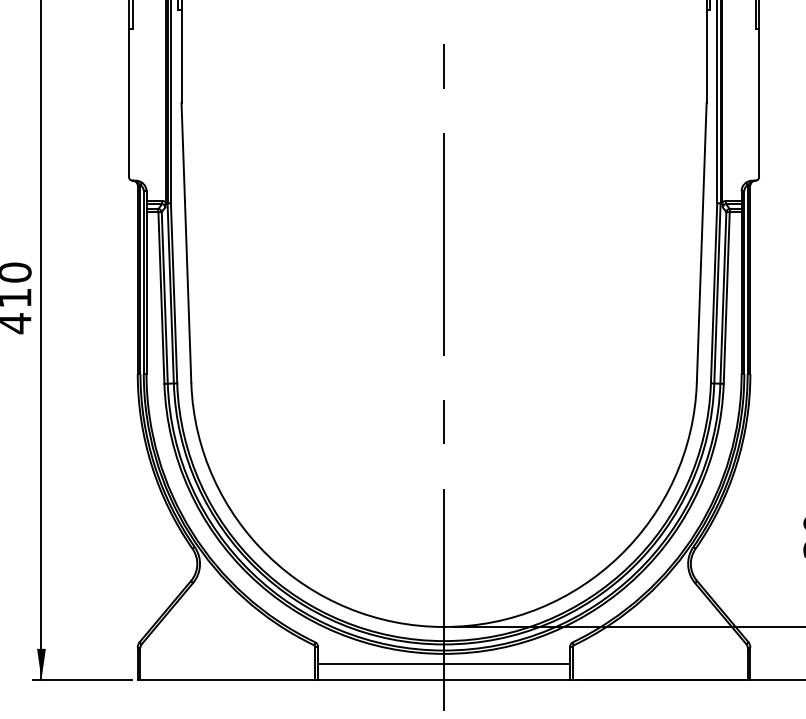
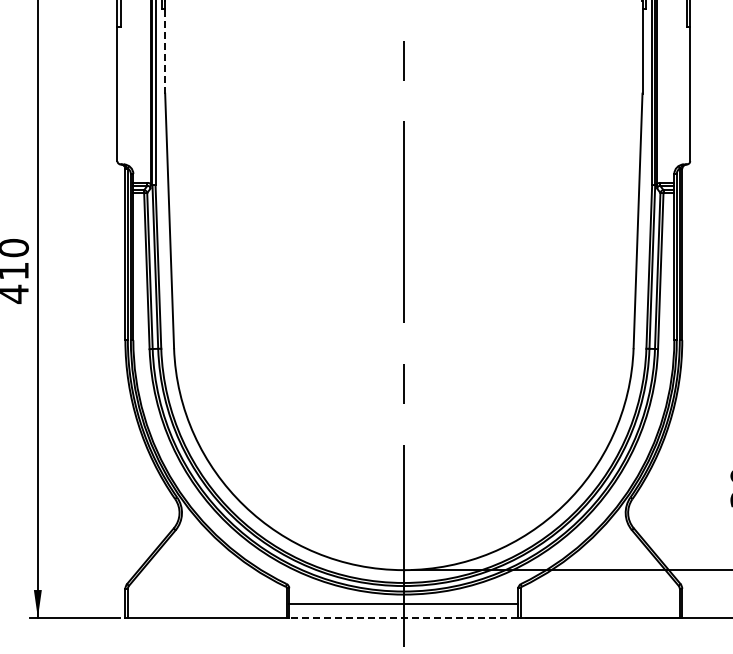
line: (181, 55) -> (165, 50), solid -> dashed
line: (443, 679) -> (403, 617), solid -> dashed

